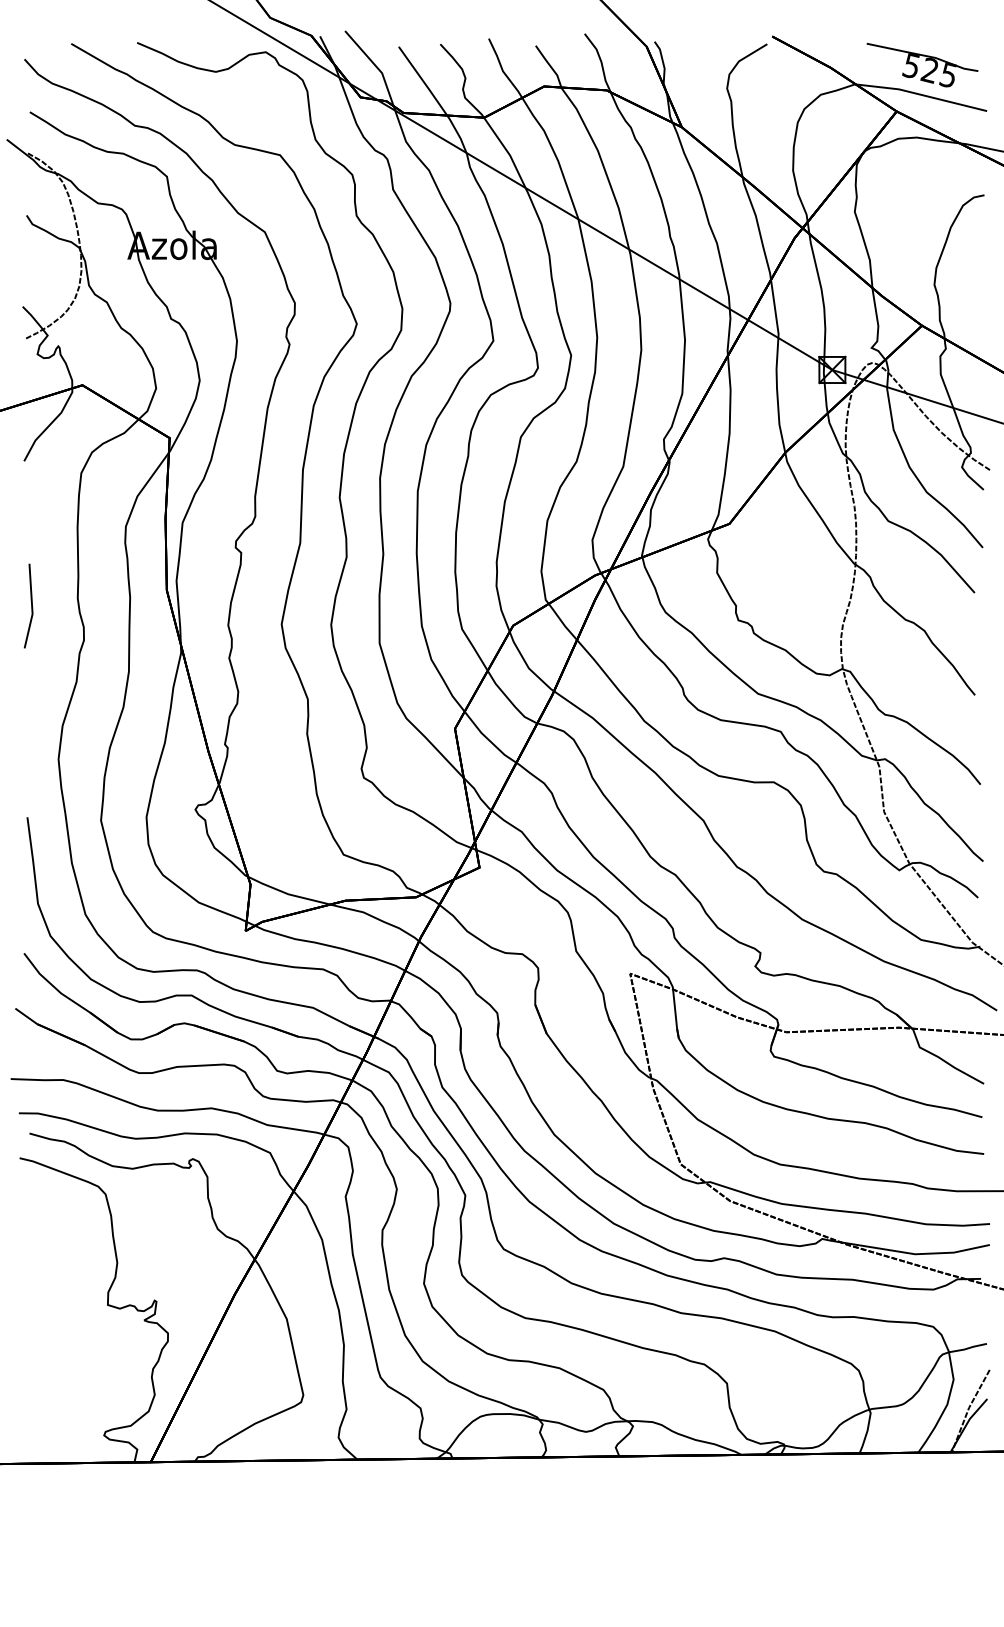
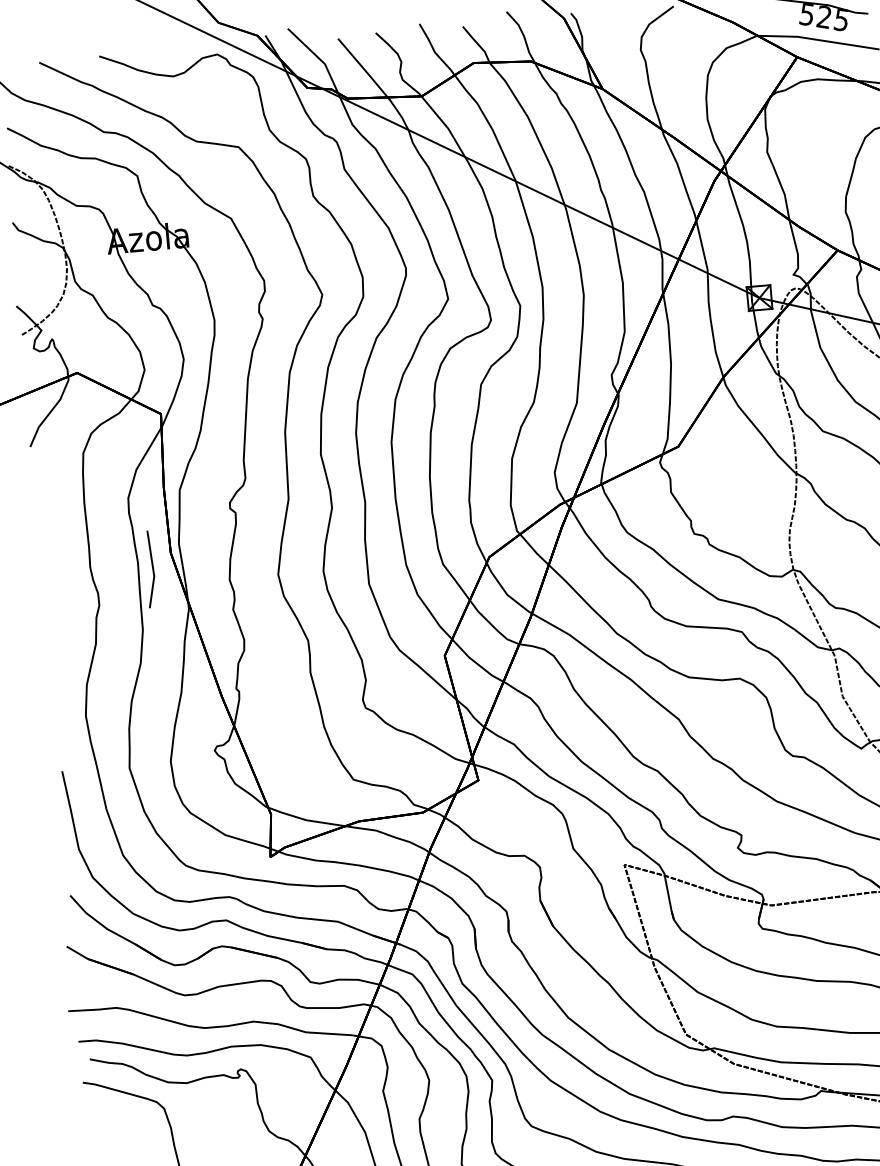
line: (31, 605) -> (152, 568), moved

